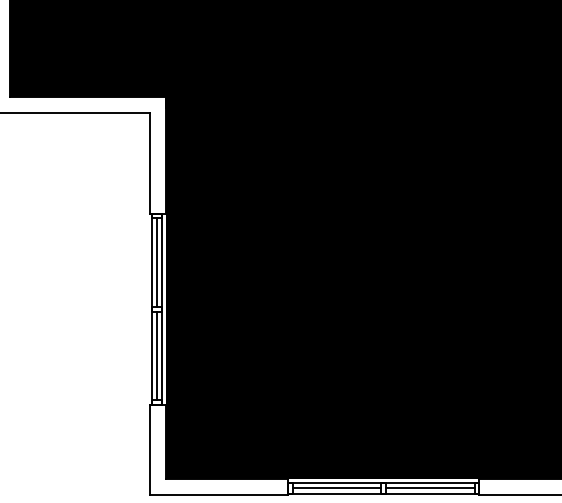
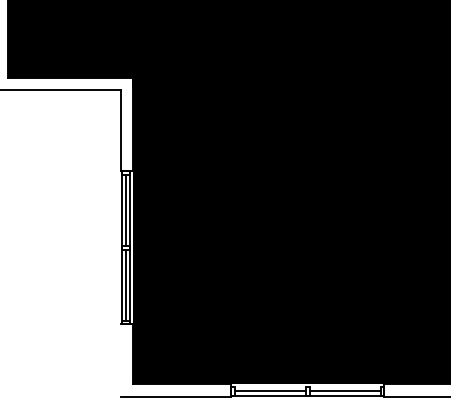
line: (150, 449) -> (120, 360), removed
line: (383, 482) -> (307, 386), removed

